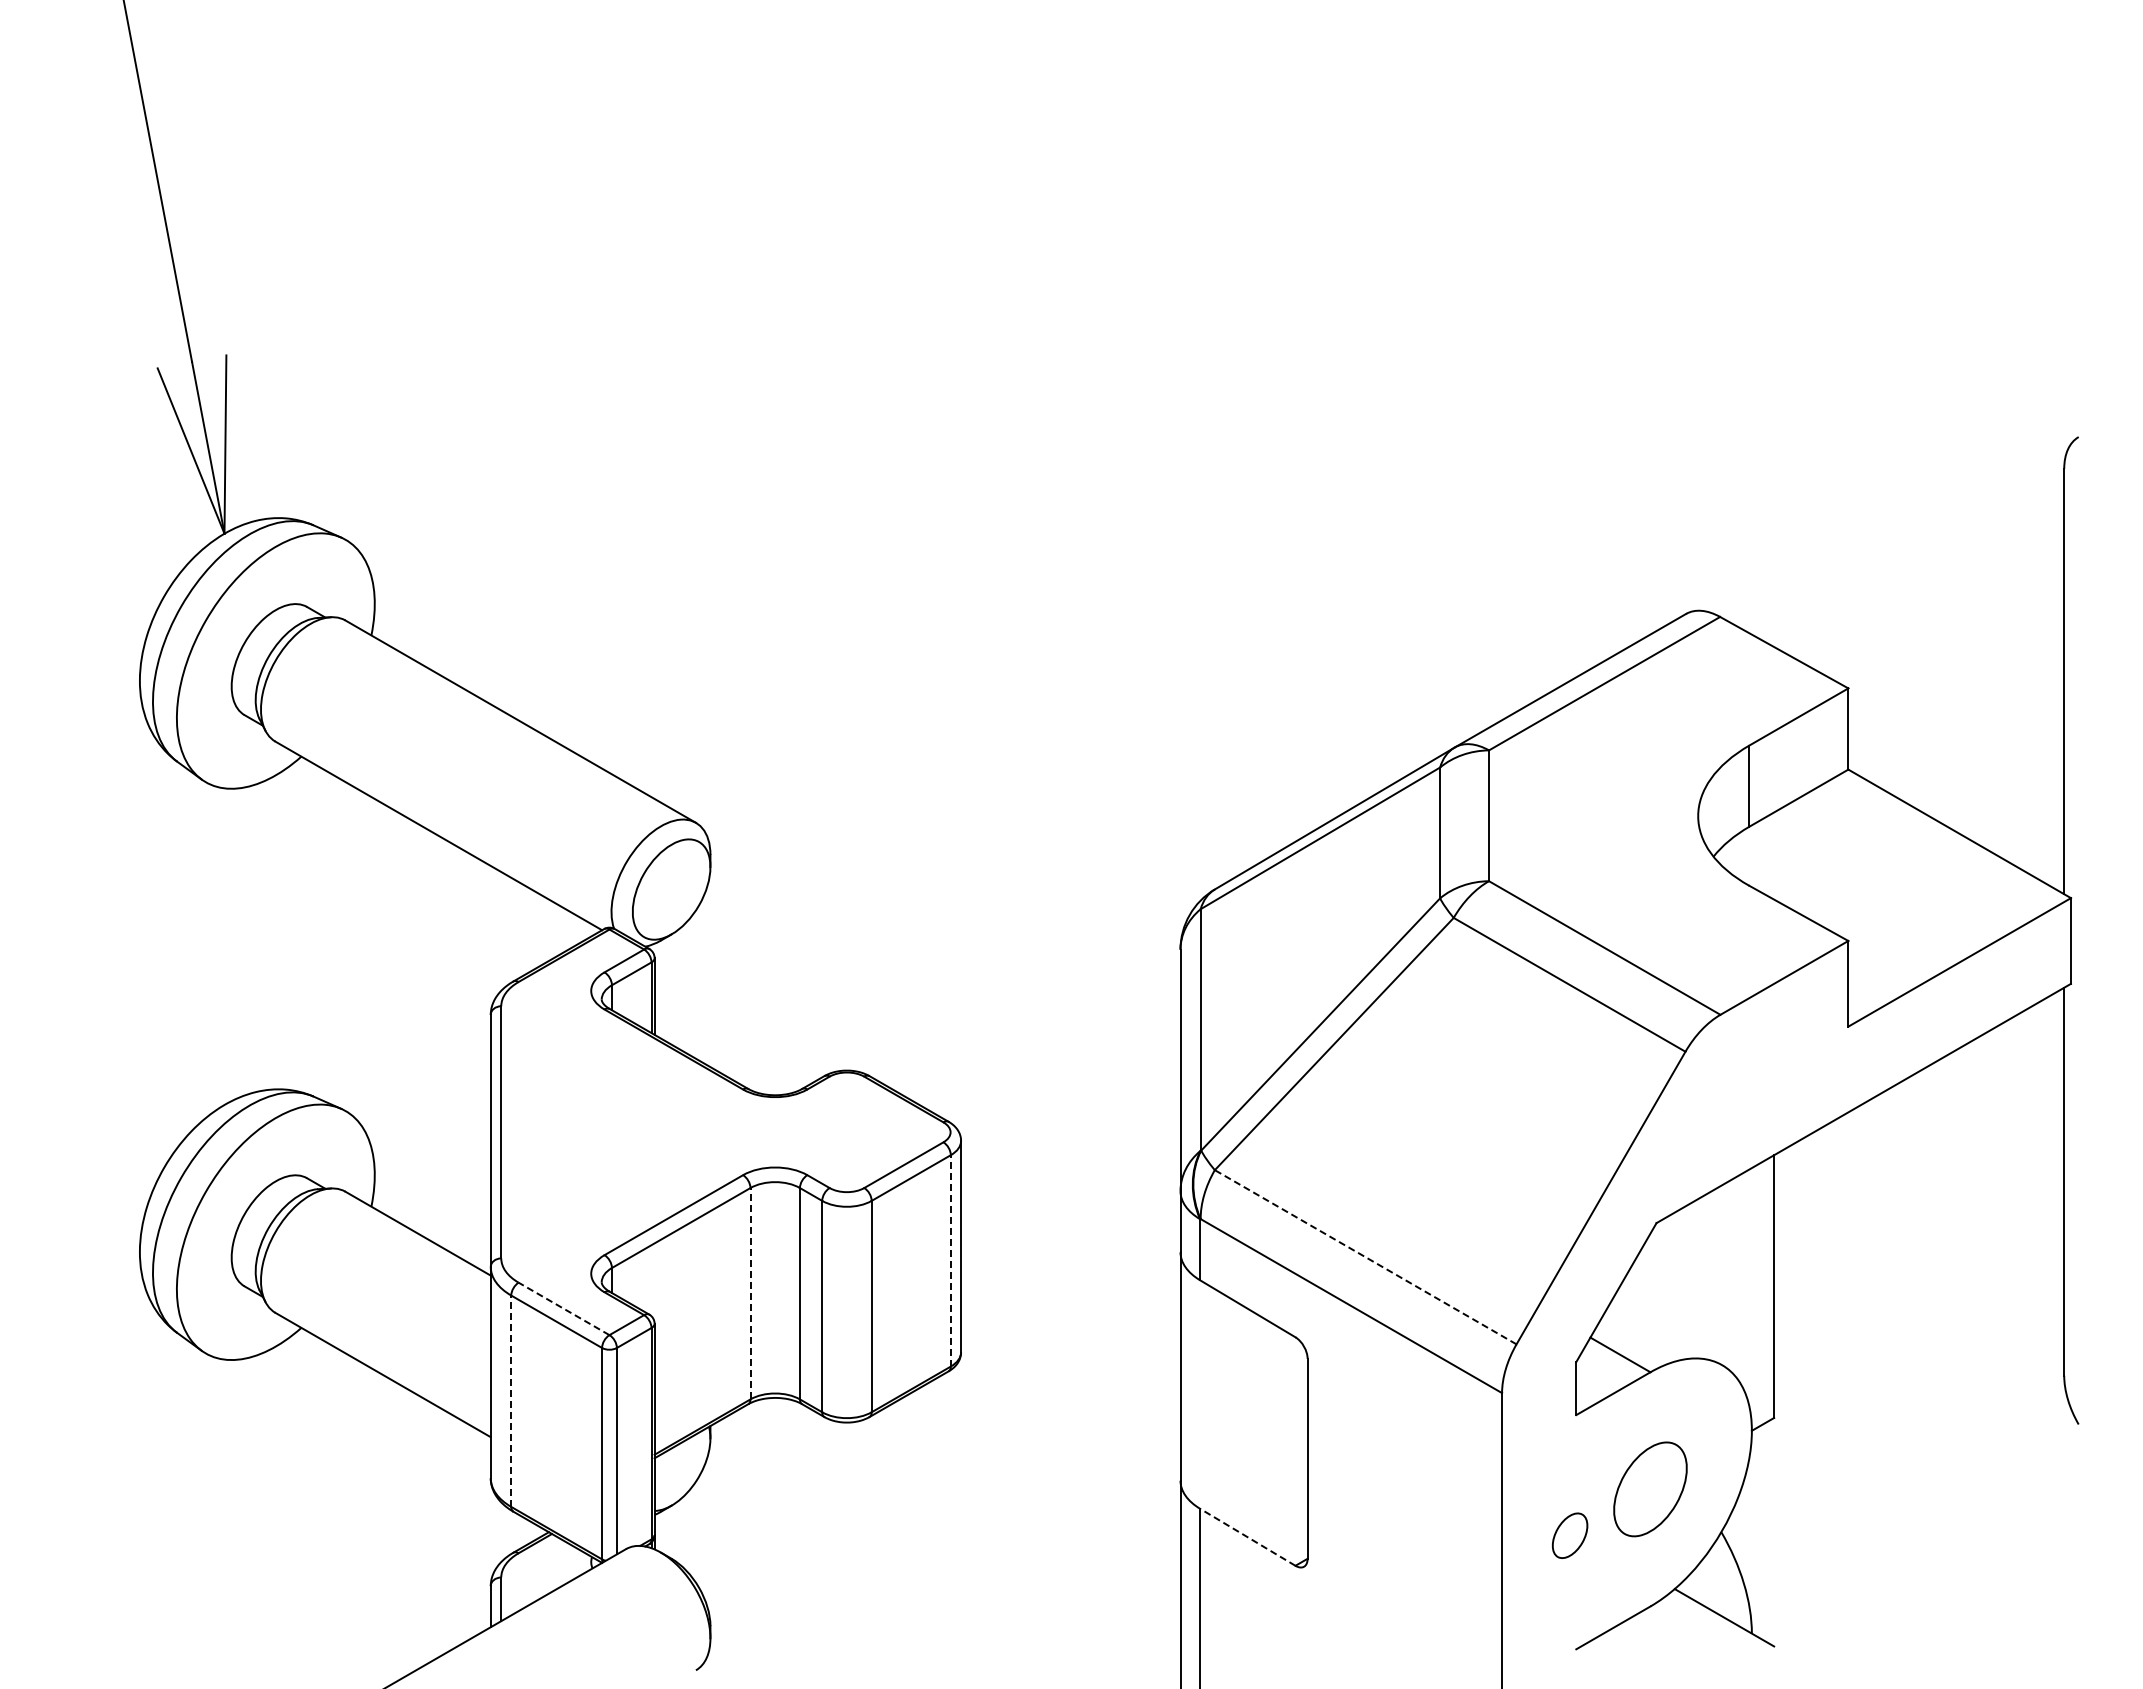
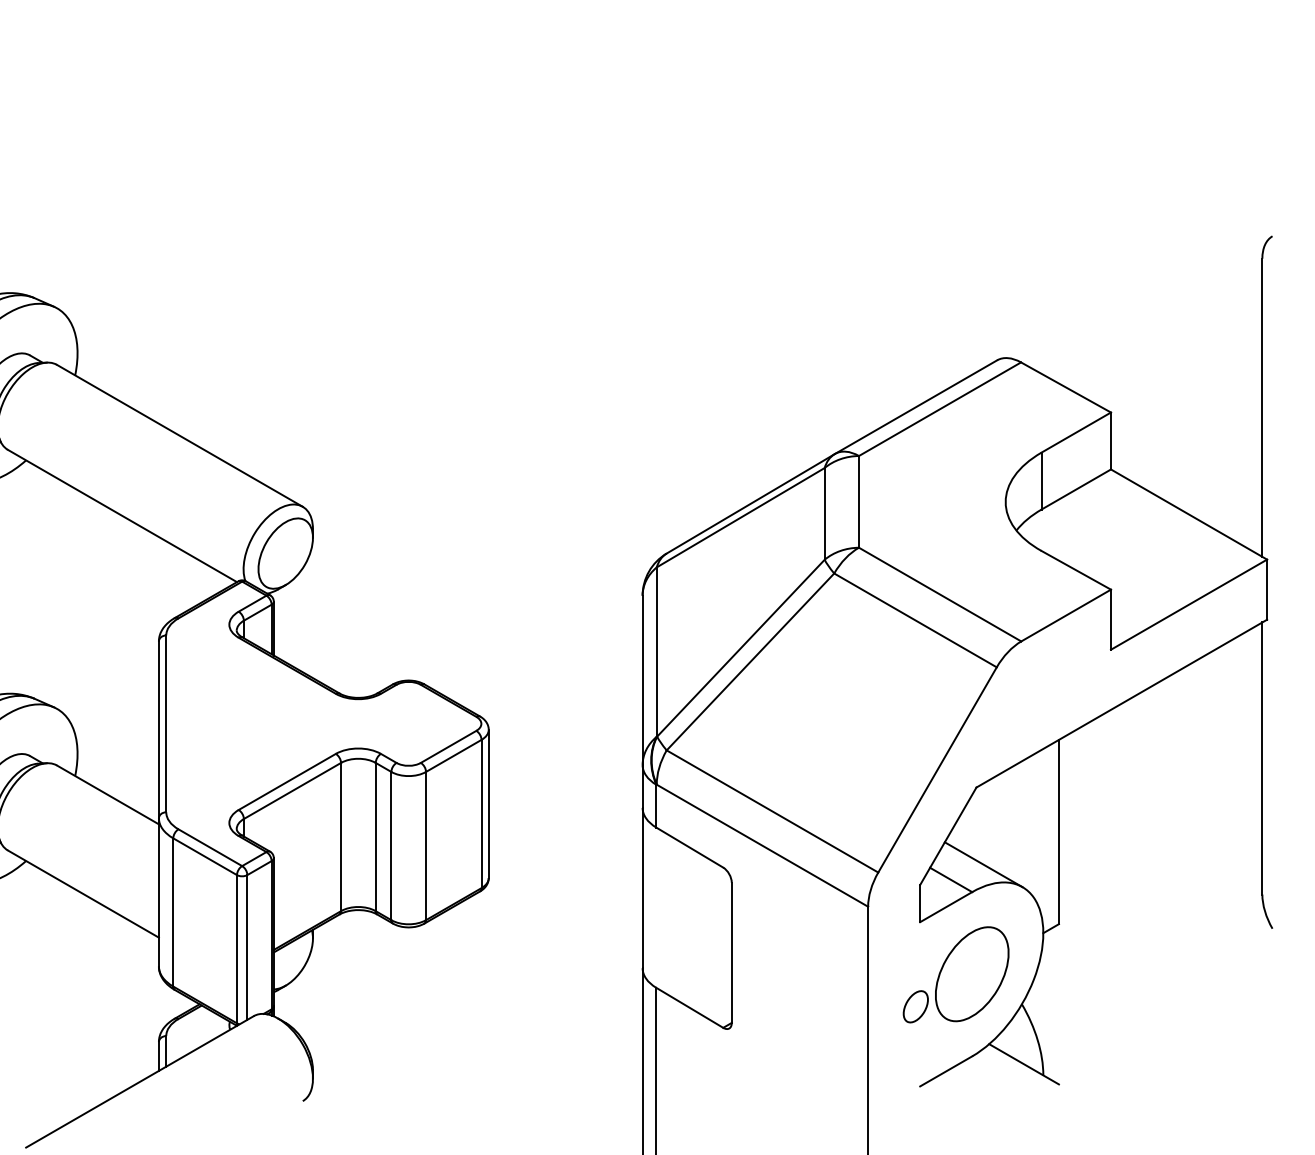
line: (1365, 1257) -> (772, 811), dashed -> solid
line: (950, 1260) -> (481, 813), dashed -> solid
line: (750, 1293) -> (341, 836), dashed -> solid
line: (563, 1308) -> (209, 847), dashed -> solid
line: (1666, 1333) -> (983, 864), added
line: (511, 1401) -> (173, 912), dashed -> solid
part: (1650, 1489) -> (972, 974), size x1.43
line: (1247, 1537) -> (689, 1008), dashed -> solid

